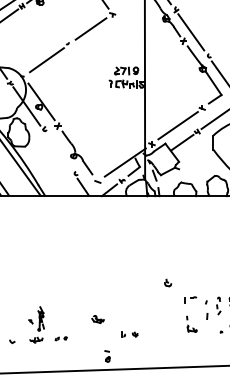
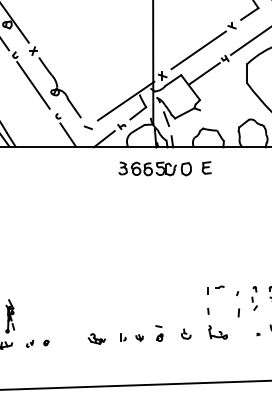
line: (57, 151) -> (32, 85), added
part: (153, 211) -> (164, 168), added
part: (168, 282) -> (186, 333), moved
part: (97, 319) -> (96, 339), moved
part: (191, 324) -> (217, 323), size x1.43
part: (61, 338) -> (38, 343), size x1.43
part: (107, 356) -> (159, 333), moved

